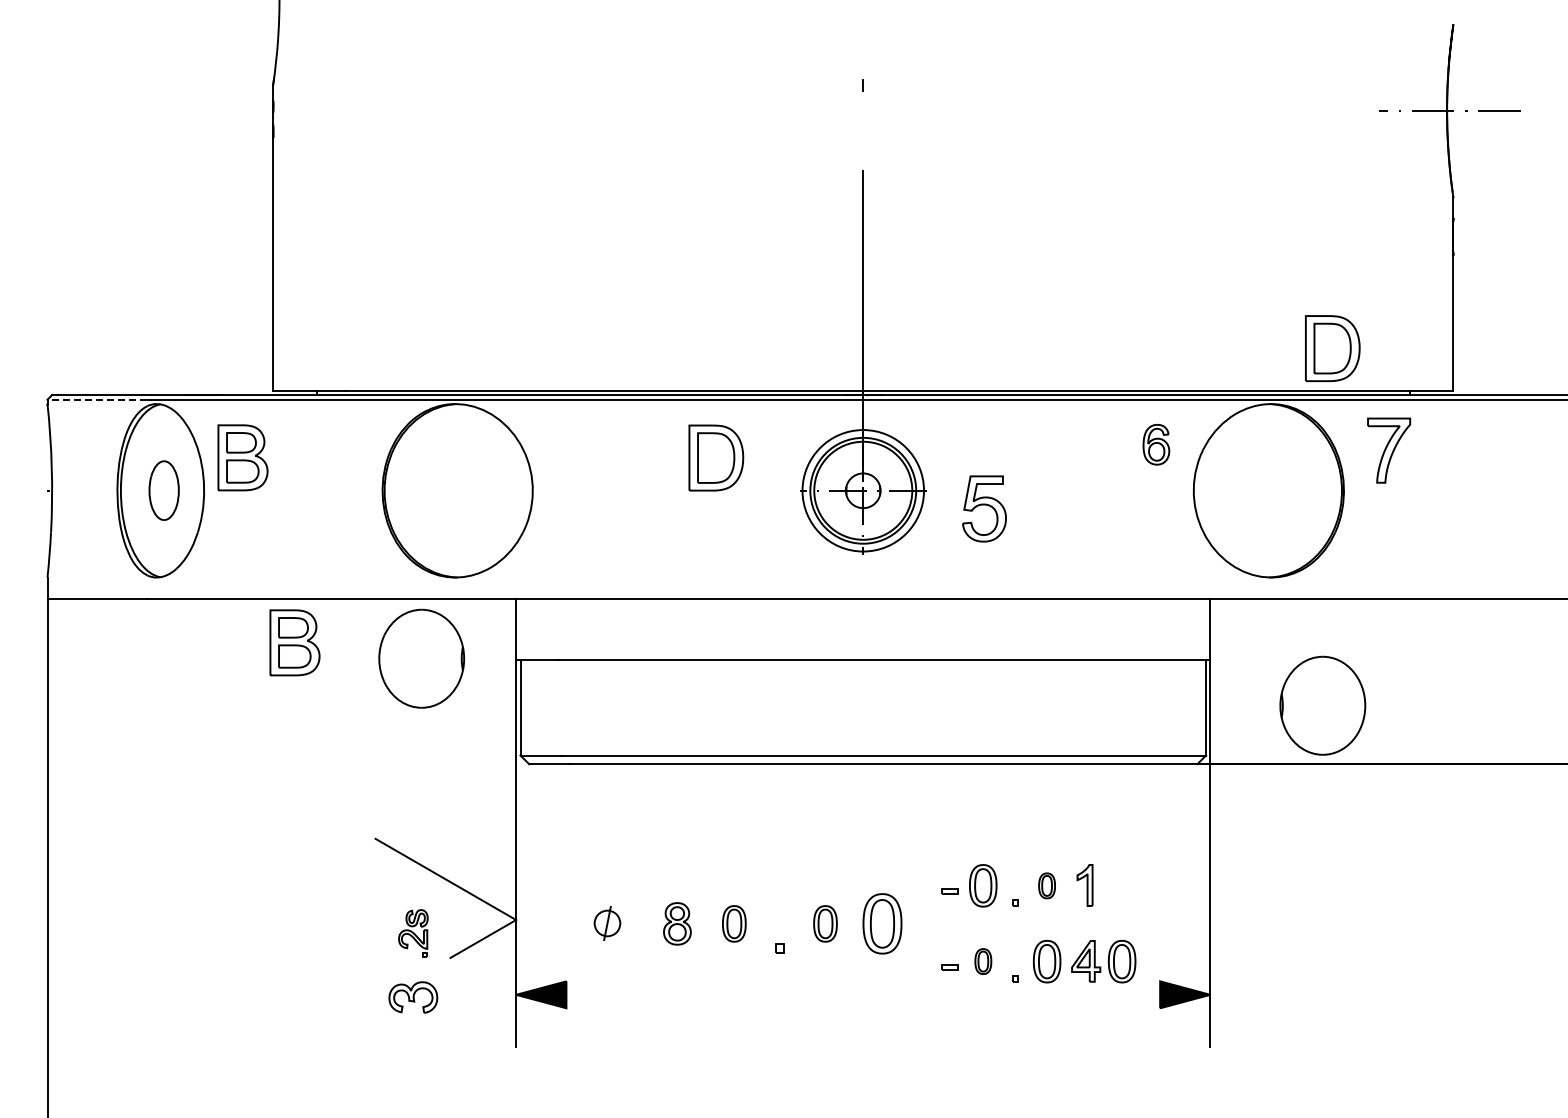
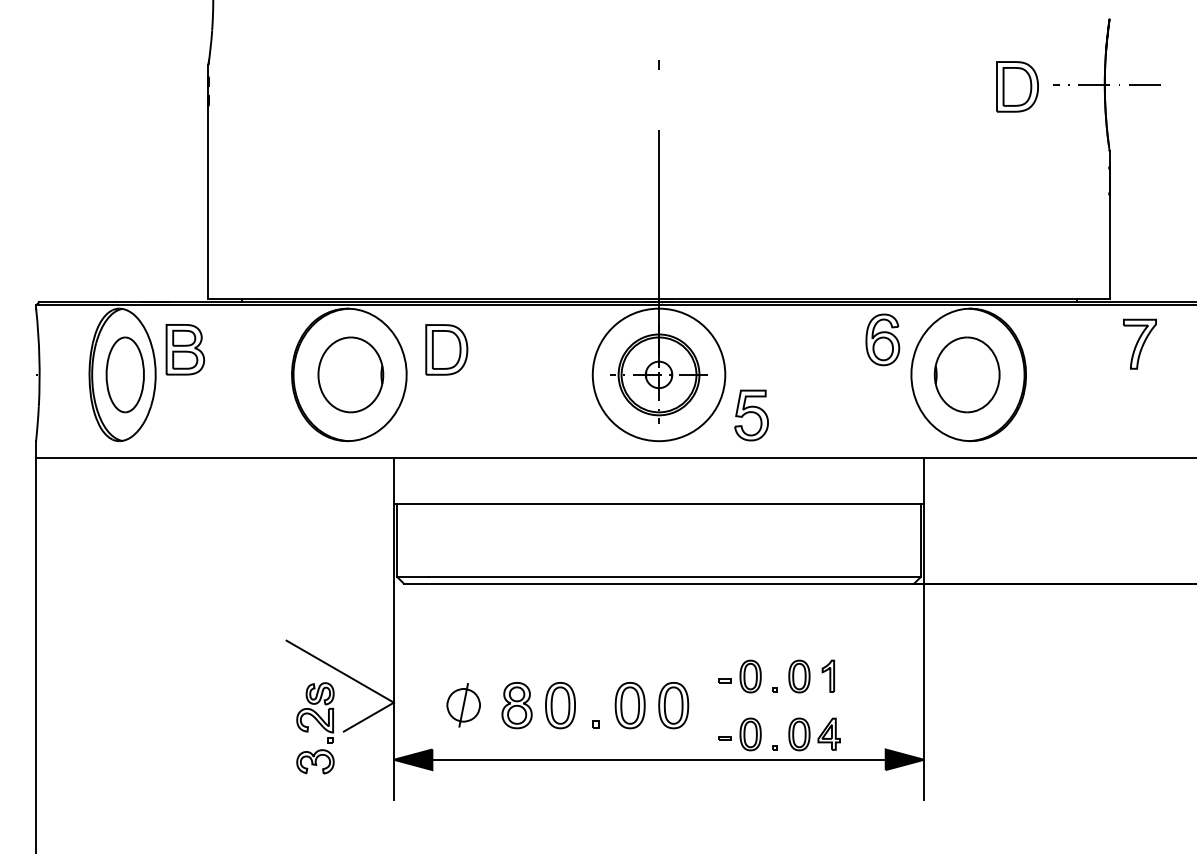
part: (1332, 348) -> (1017, 86), moved
line: (97, 399) -> (74, 305), dashed -> solid
part: (1156, 444) -> (882, 339), size x1.67
part: (1389, 450) -> (1140, 344), moved
part: (716, 457) -> (446, 349), moved
part: (163, 490) -> (124, 374), size x1.67
circle: (863, 490) -> (659, 374), size x1.43
part: (984, 508) -> (751, 415), moved
part: (294, 642) -> (224, 490), removed
part: (421, 658) -> (350, 374), moved
part: (1322, 705) -> (966, 374), moved
part: (1046, 885) -> (798, 676), size x1.67
part: (607, 923) -> (463, 705), size x1.67
part: (677, 923) -> (517, 705), size x1.43
part: (734, 923) -> (560, 705), size x1.67
part: (825, 923) -> (630, 705), size x1.67
part: (413, 933) -> (315, 712), size x1.67
part: (983, 961) -> (750, 734), size x1.67
part: (1121, 961) -> (856, 734), removed
line: (863, 994) -> (659, 759), added

